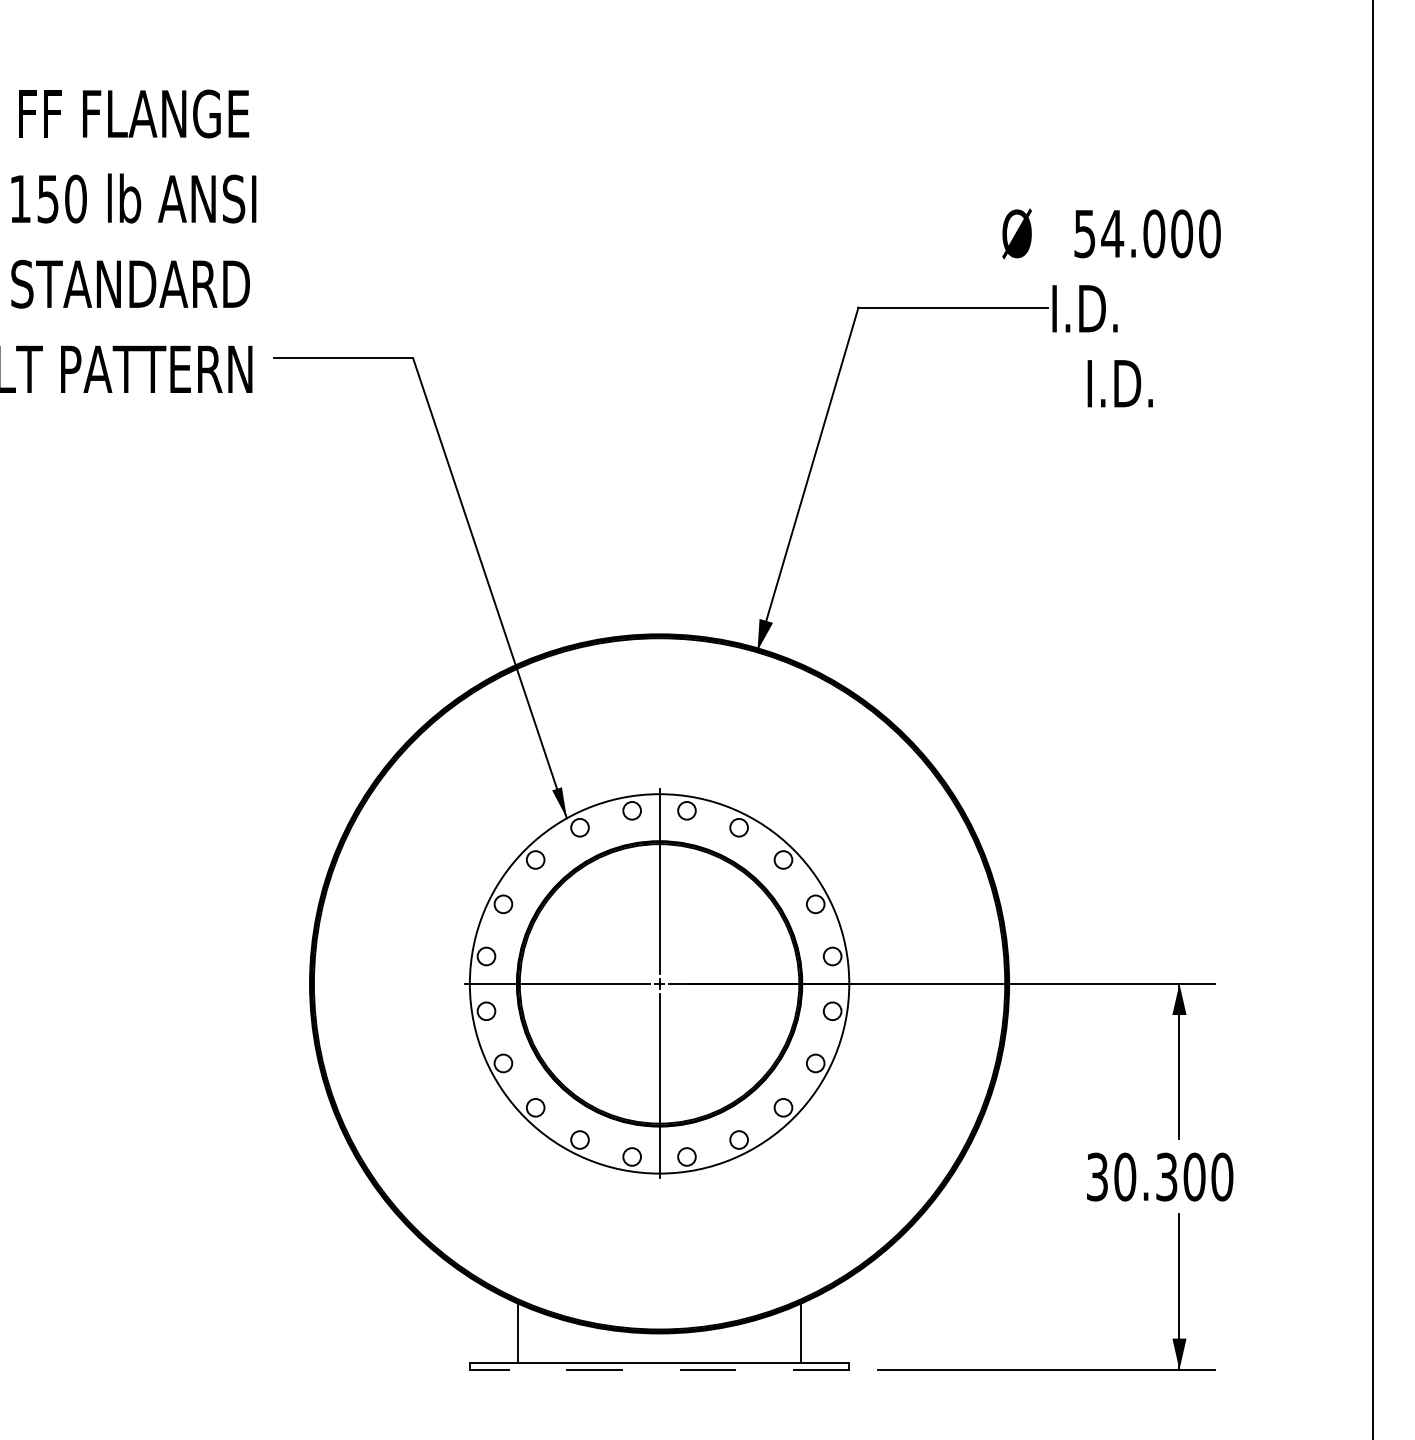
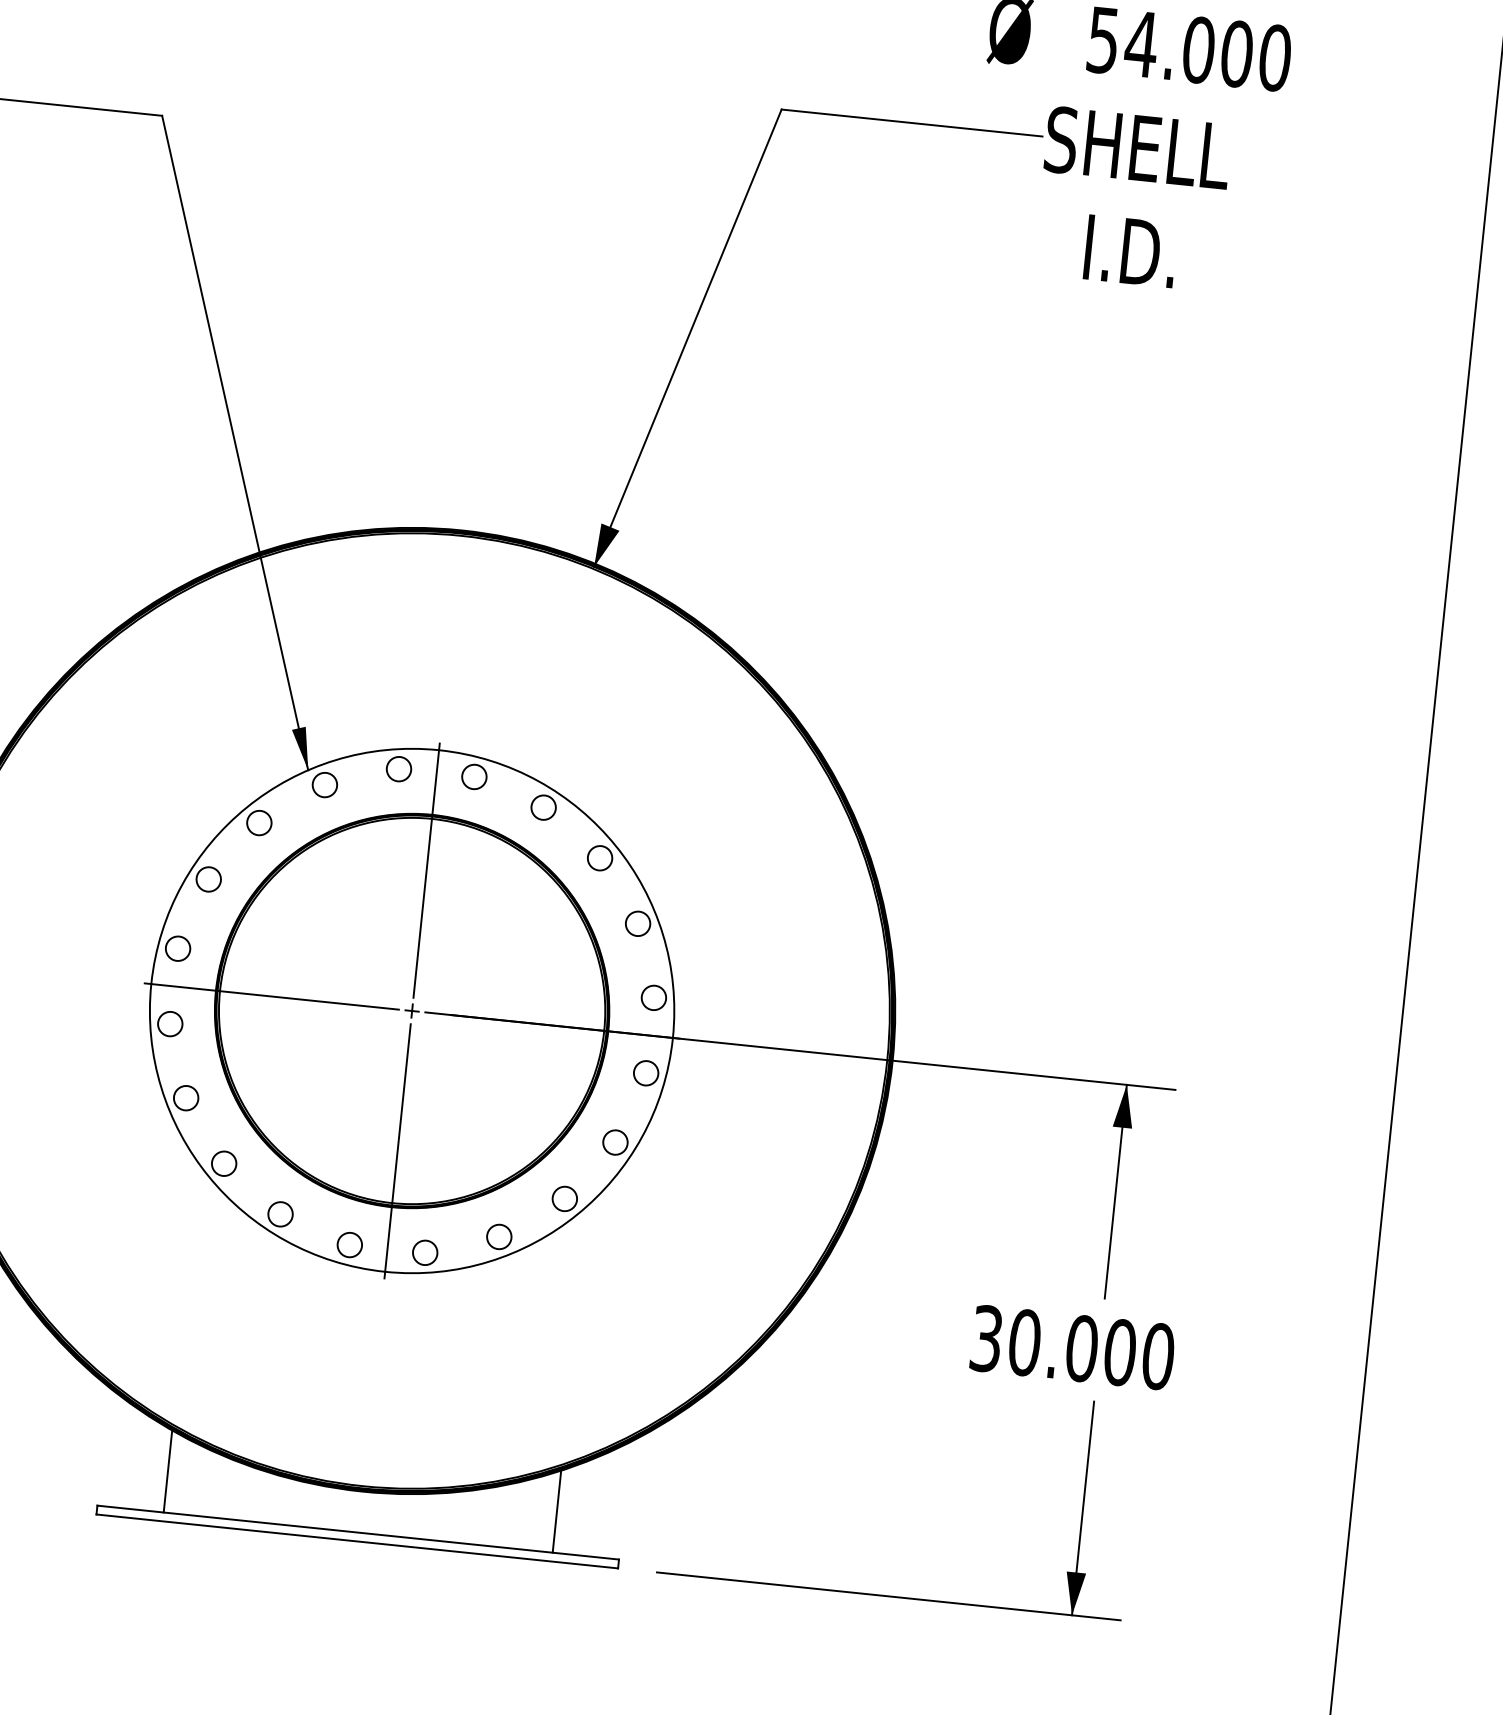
text: (1117, 308) -> (1137, 147), I.D. -> SHELL
text: (1166, 1176) -> (1081, 1347), 30.300 -> 30.000
line: (659, 1369) -> (357, 1541), dashed -> solid

